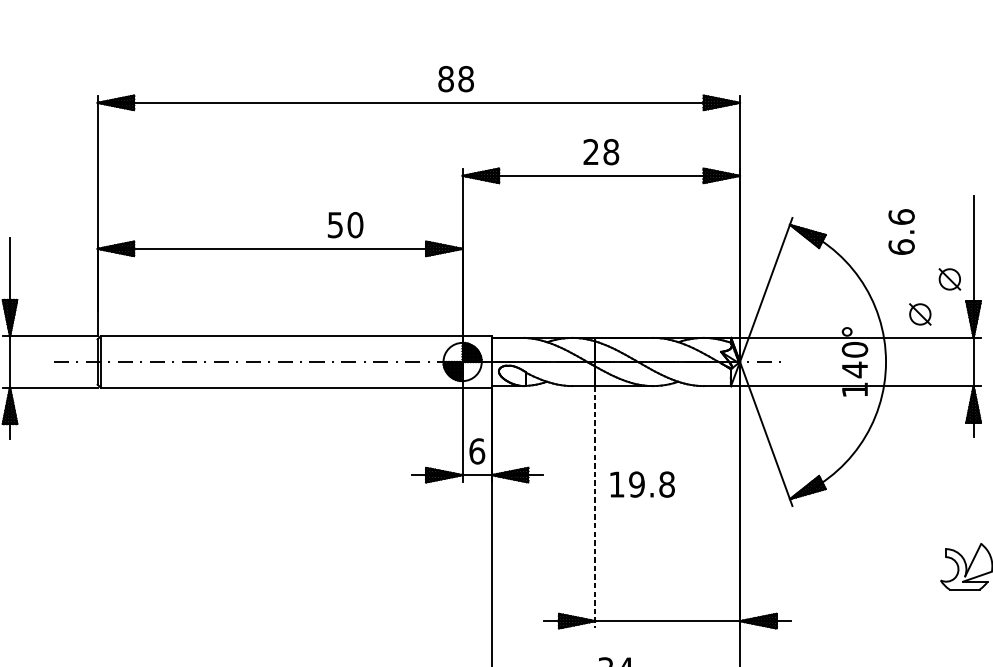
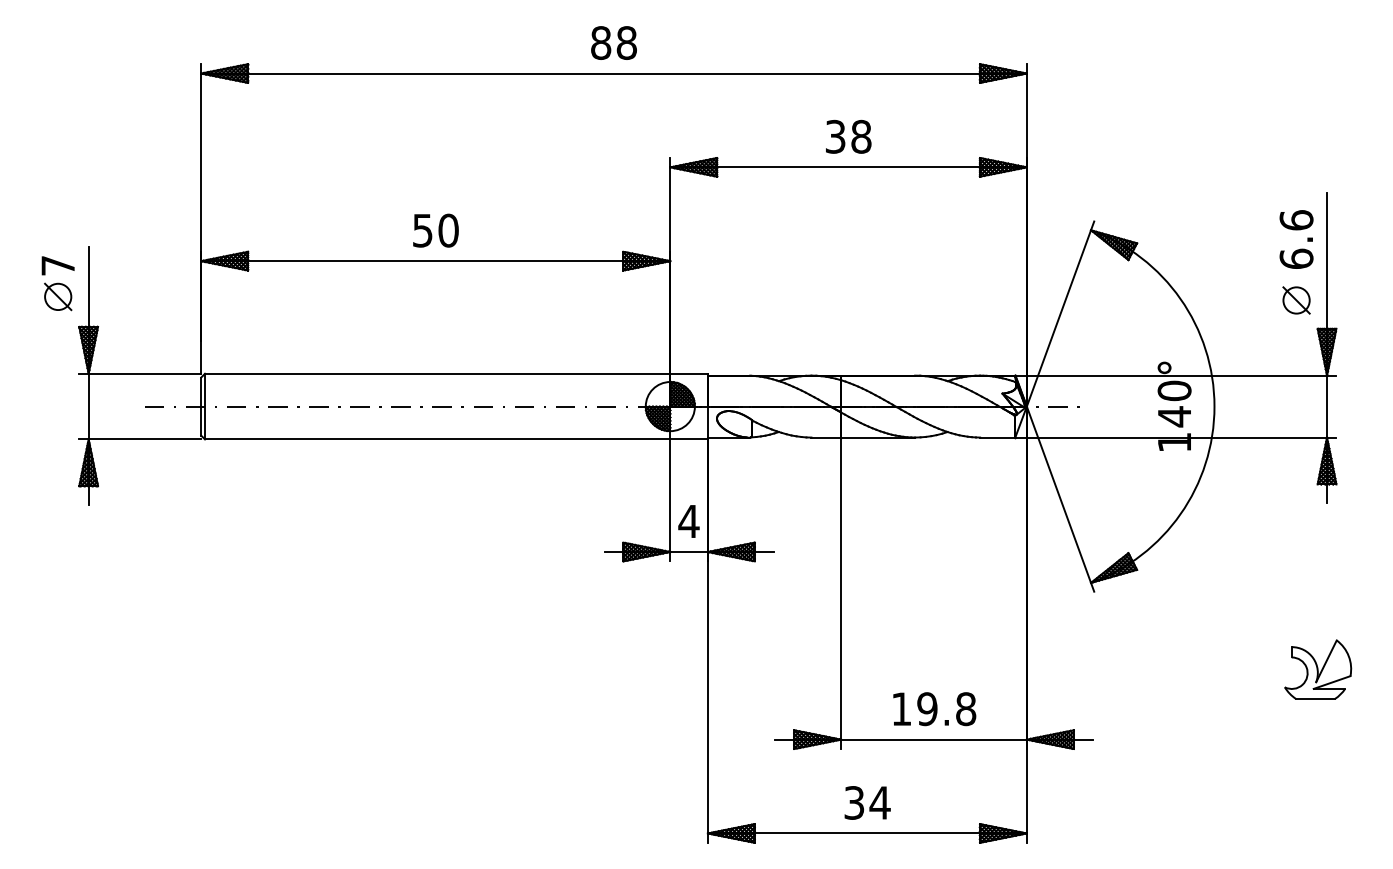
text: (455, 78) -> (613, 42), moved
text: (591, 151) -> (835, 136), 28 -> 38
text: (345, 224) -> (435, 230), moved
text: (901, 231) -> (1296, 239), moved
part: (920, 314) -> (1258, 345), removed
text: (476, 451) -> (688, 521), 6 -> 4
text: (642, 484) -> (934, 709), moved
line: (595, 507) -> (841, 593), dashed -> solid

